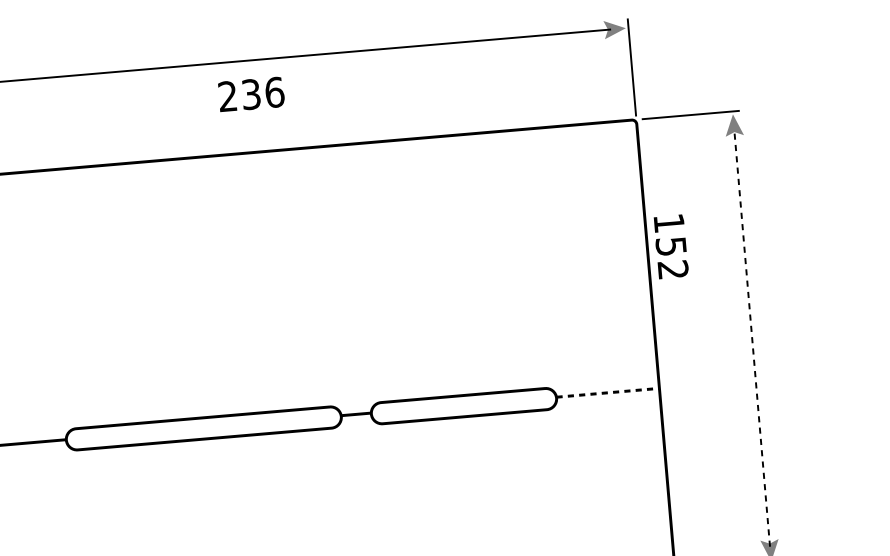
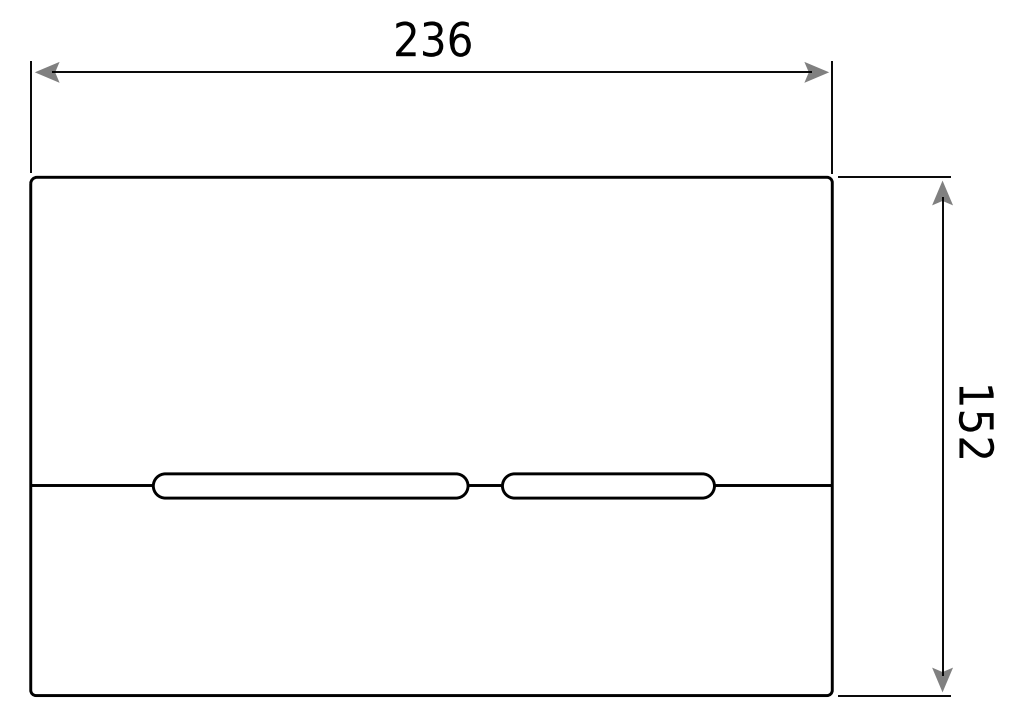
text: (251, 93) -> (433, 38), moved
text: (671, 246) -> (976, 421), moved
line: (752, 337) -> (942, 435), dashed -> solid
line: (608, 392) -> (773, 484), dashed -> solid

